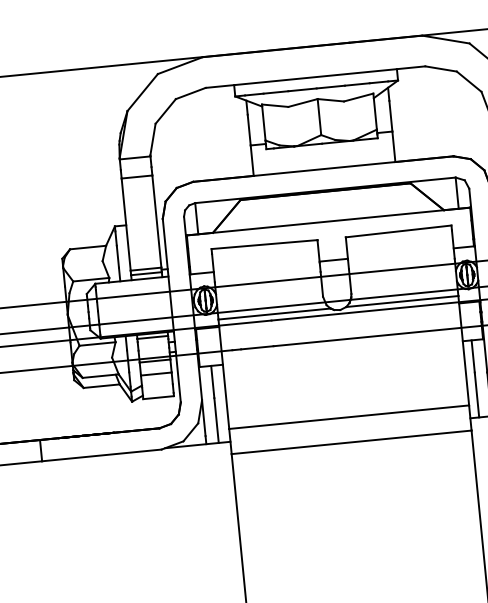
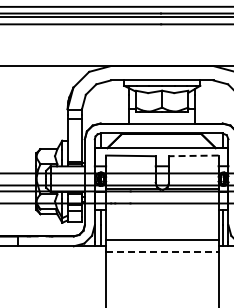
line: (398, 230) -> (193, 155), solid -> dashed
line: (351, 442) -> (162, 251), solid -> dashed

